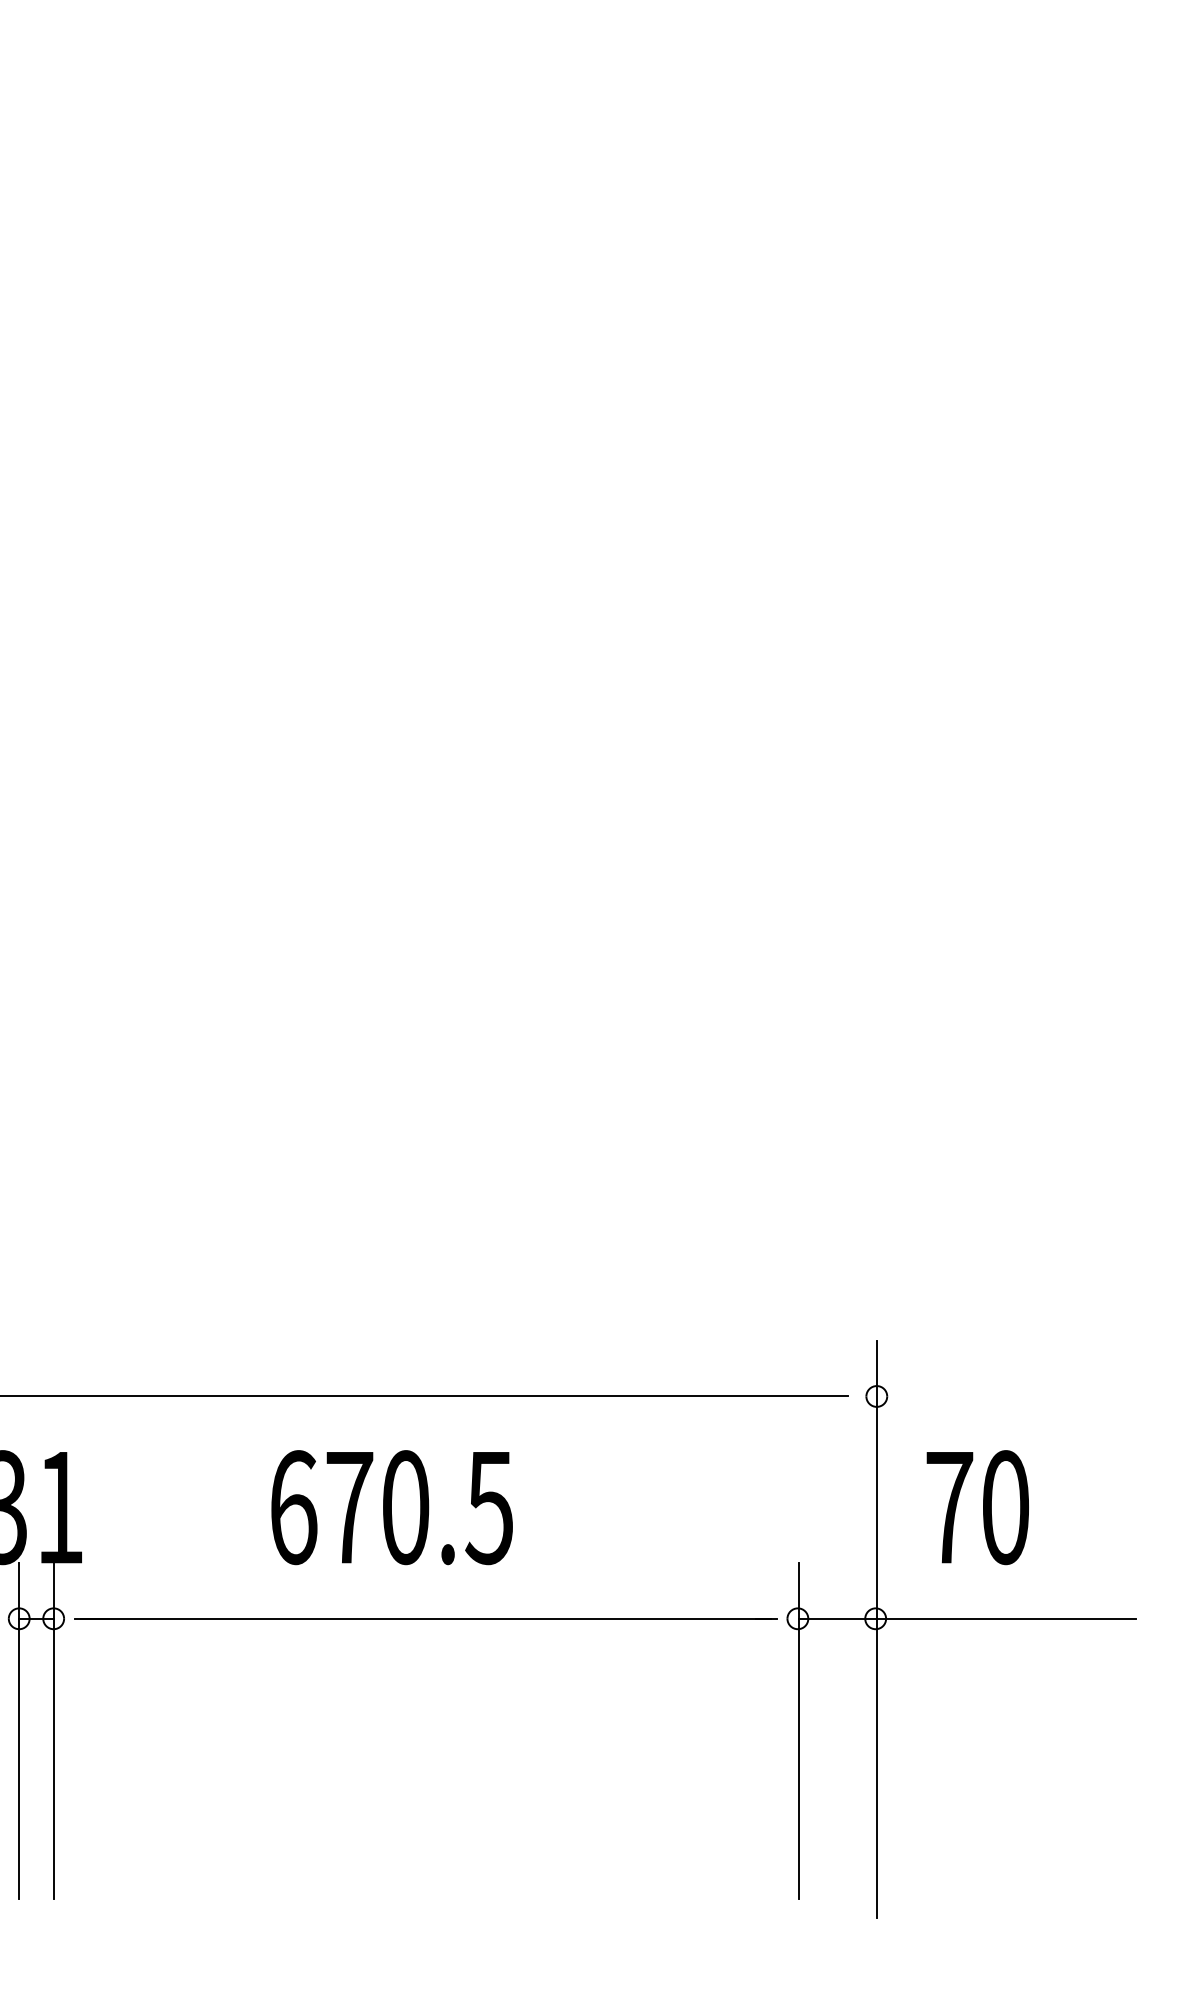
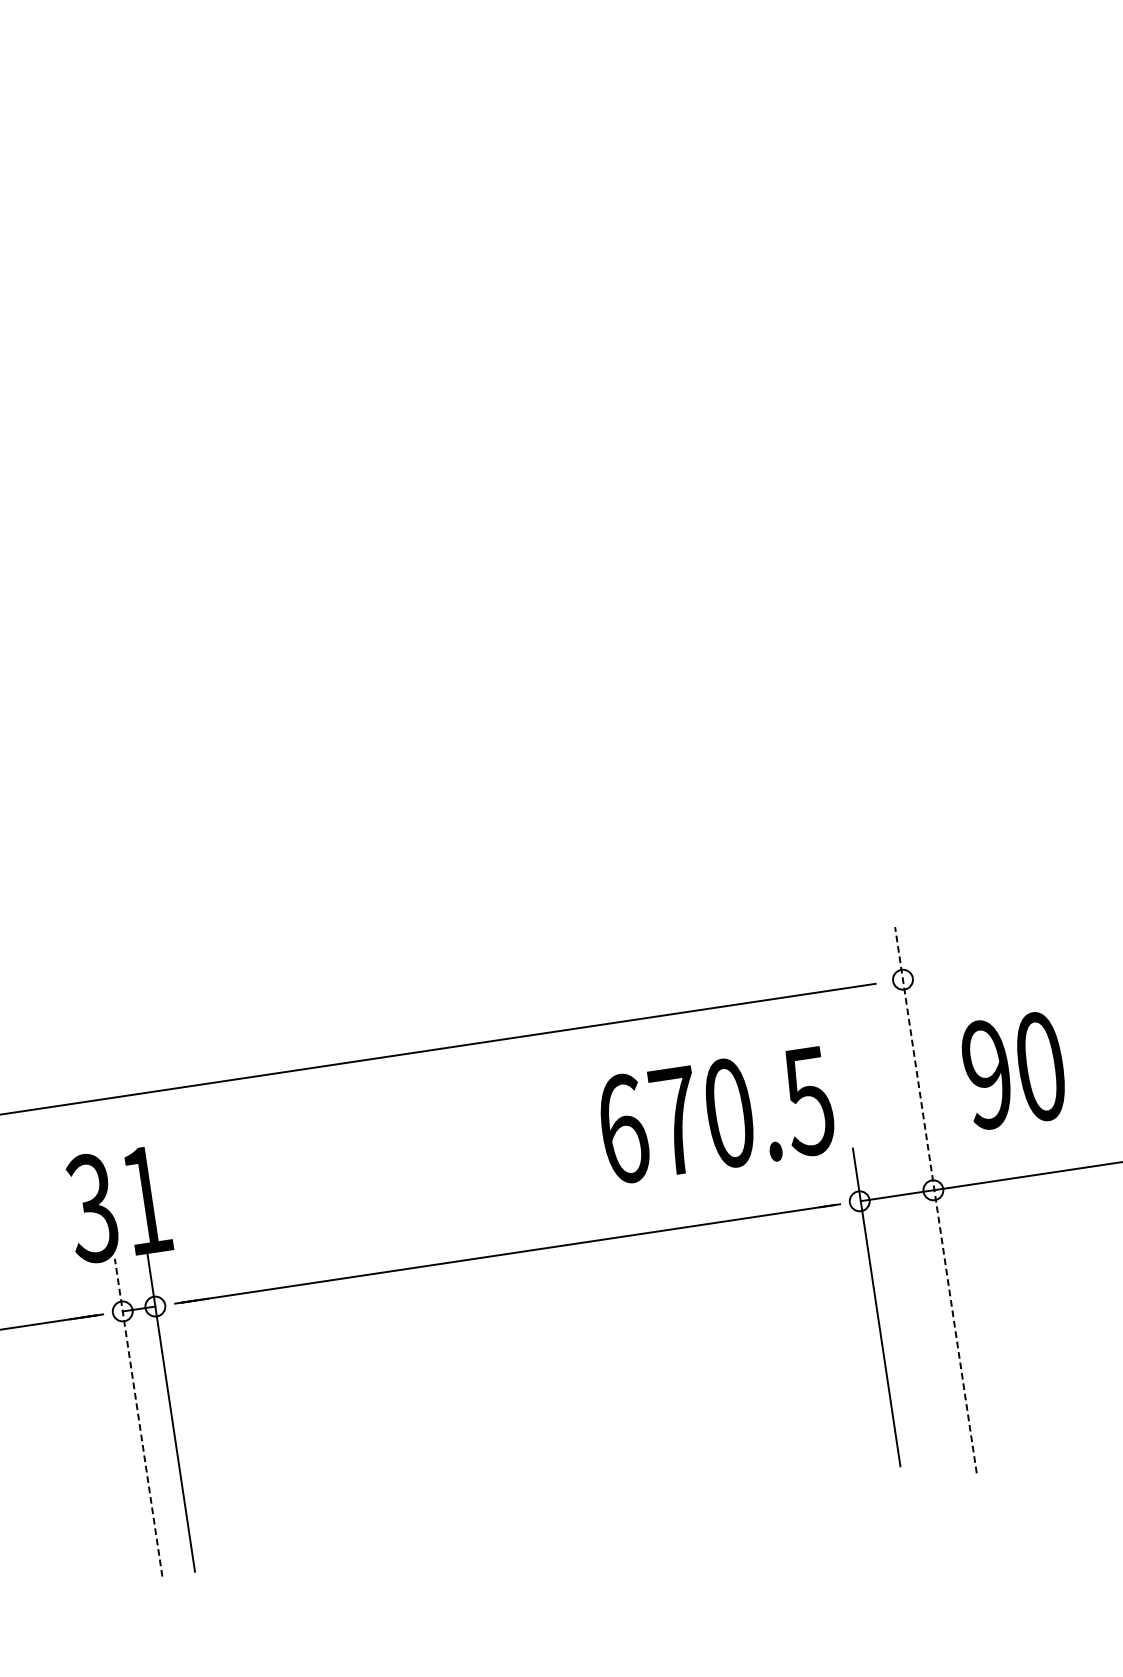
text: (391, 1507) -> (715, 1115), moved
text: (949, 1507) -> (987, 1074), 70 -> 90
line: (876, 1629) -> (935, 1200), solid -> dashed
line: (19, 1731) -> (138, 1418), solid -> dashed

